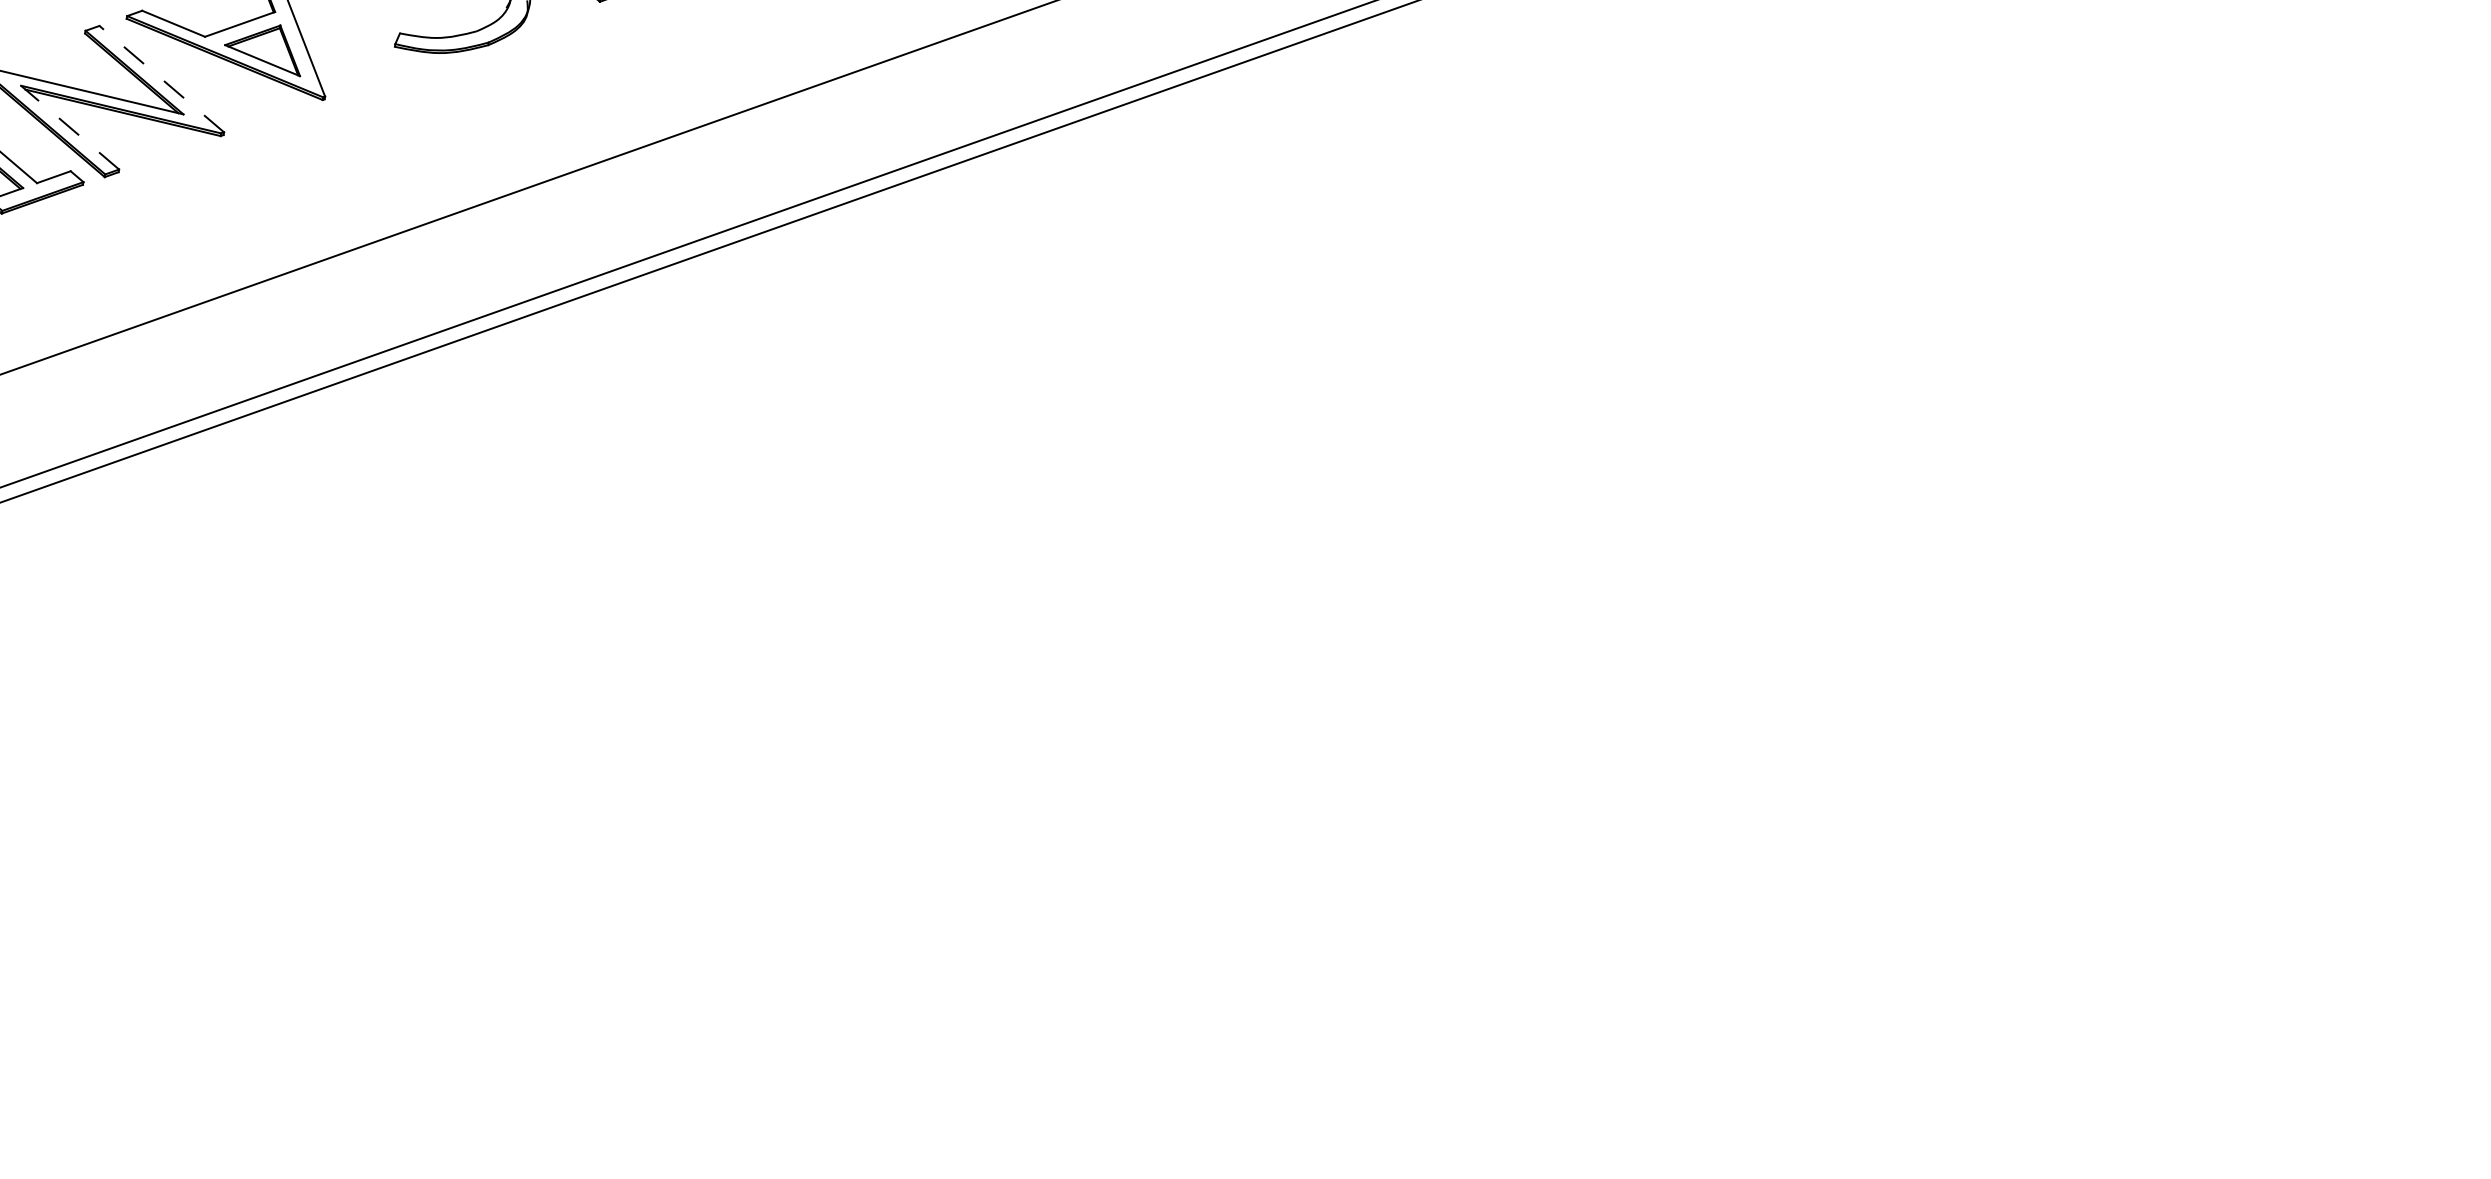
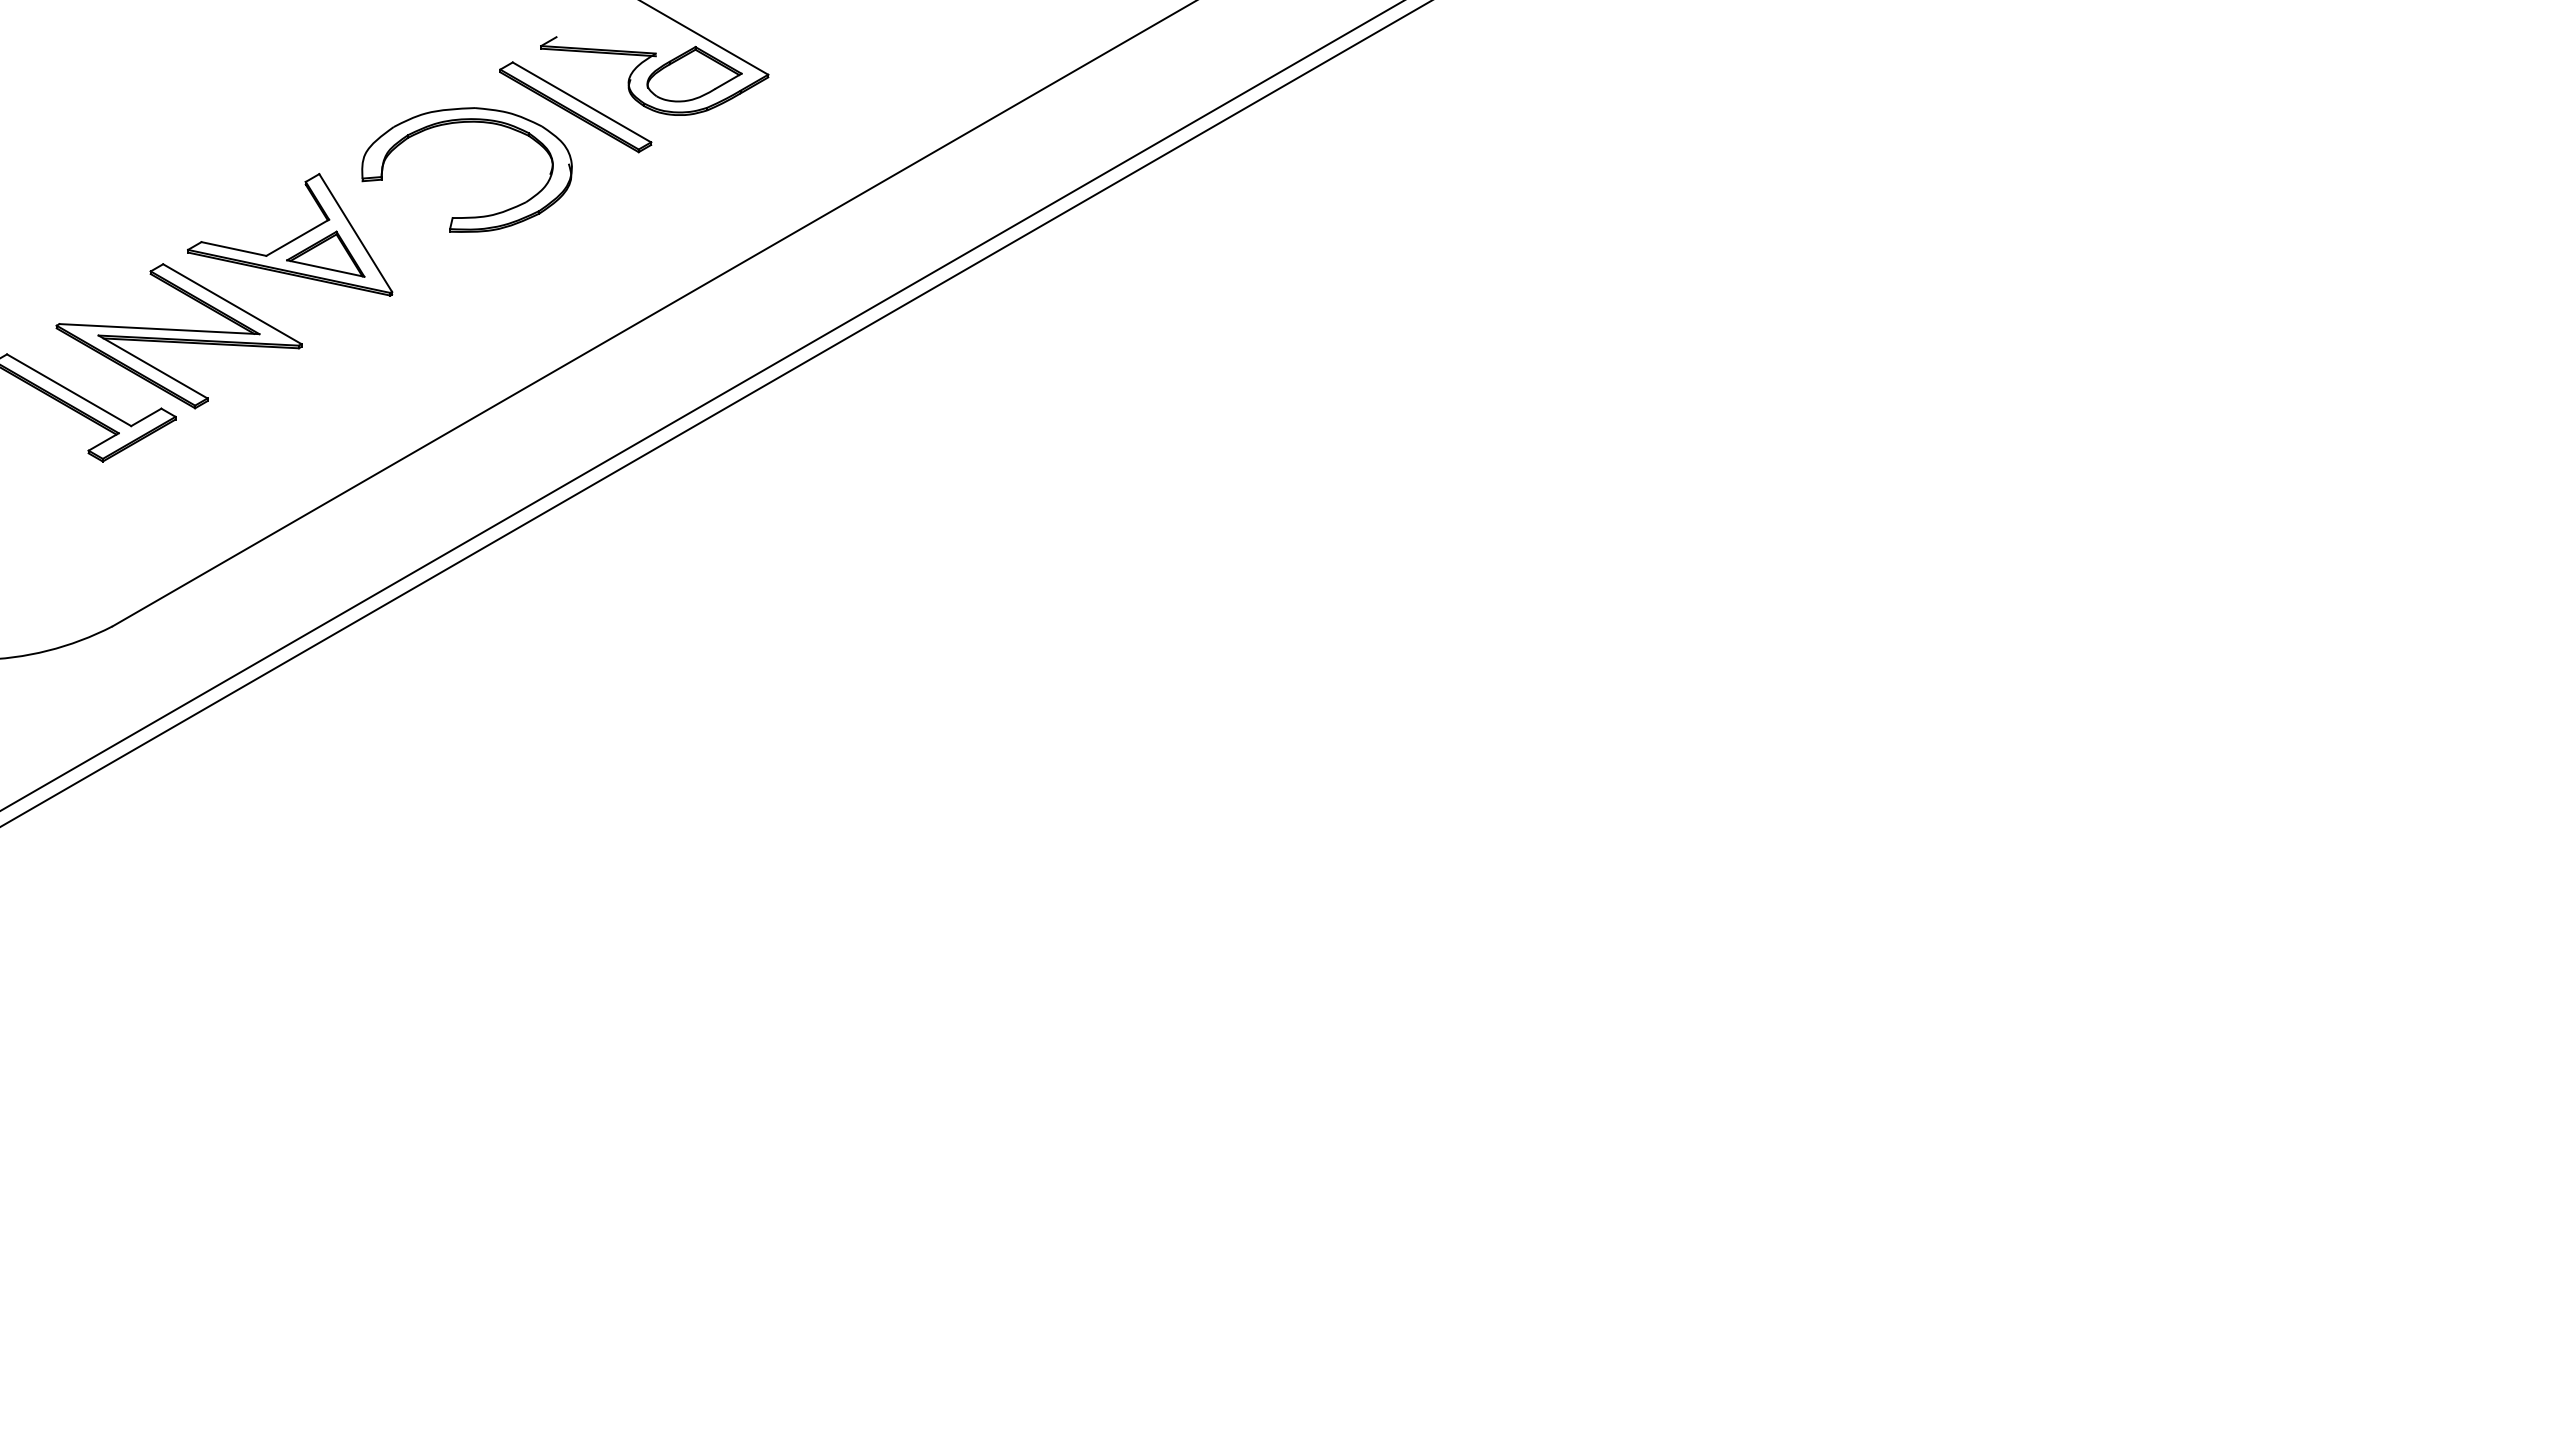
line: (161, 79) -> (232, 304), dashed -> solid
line: (70, 128) -> (153, 367), dashed -> solid

